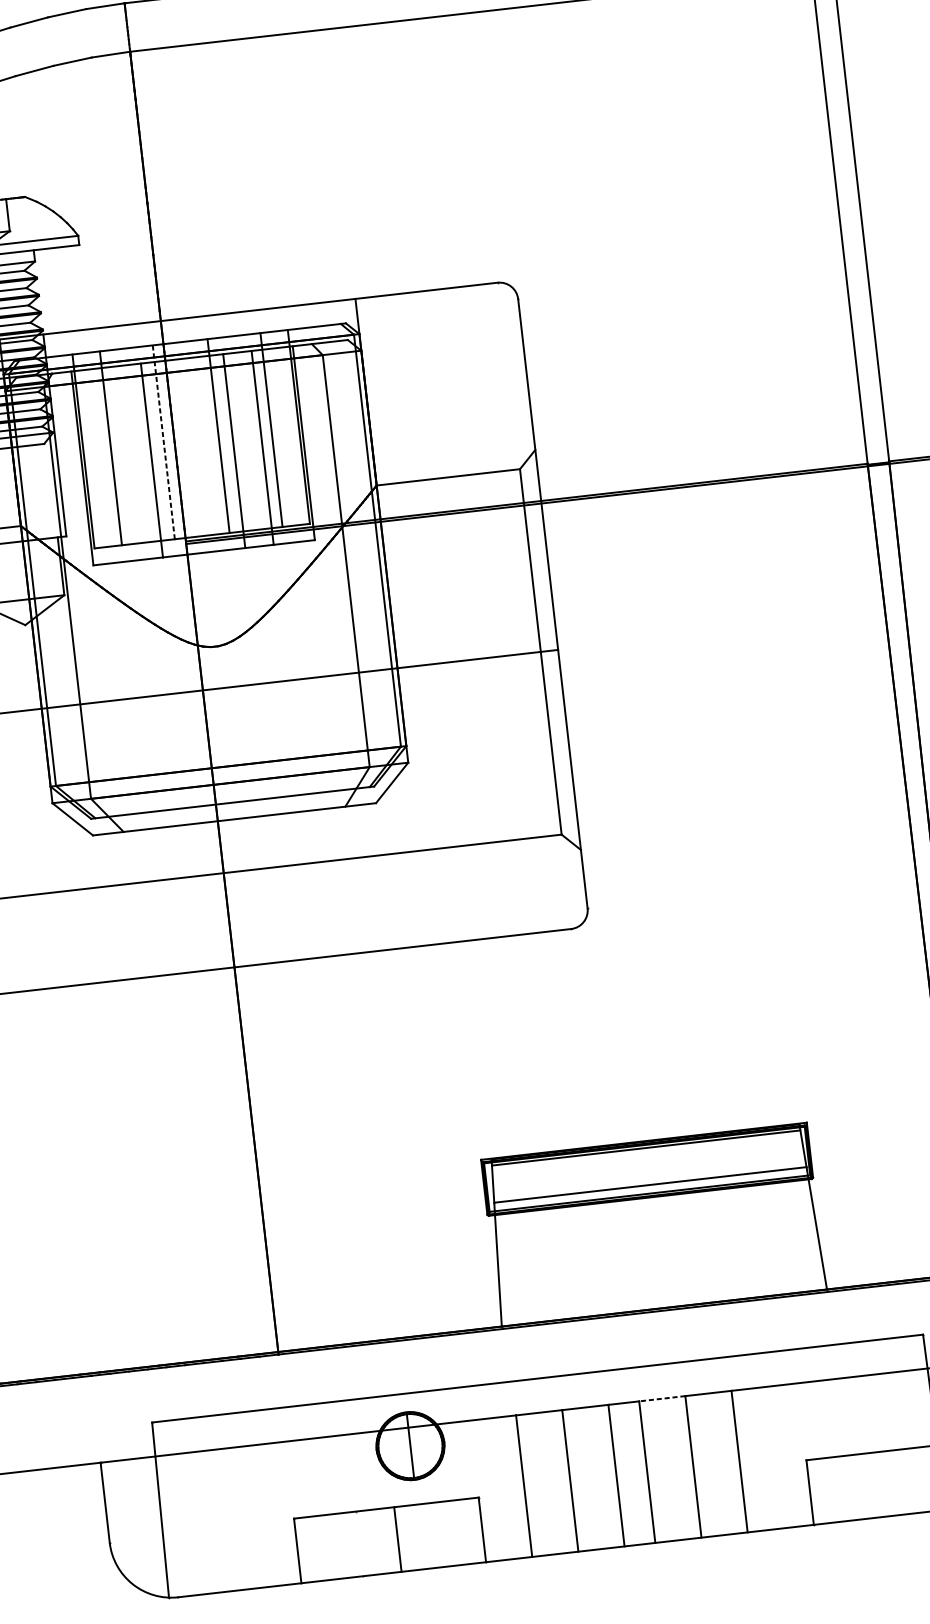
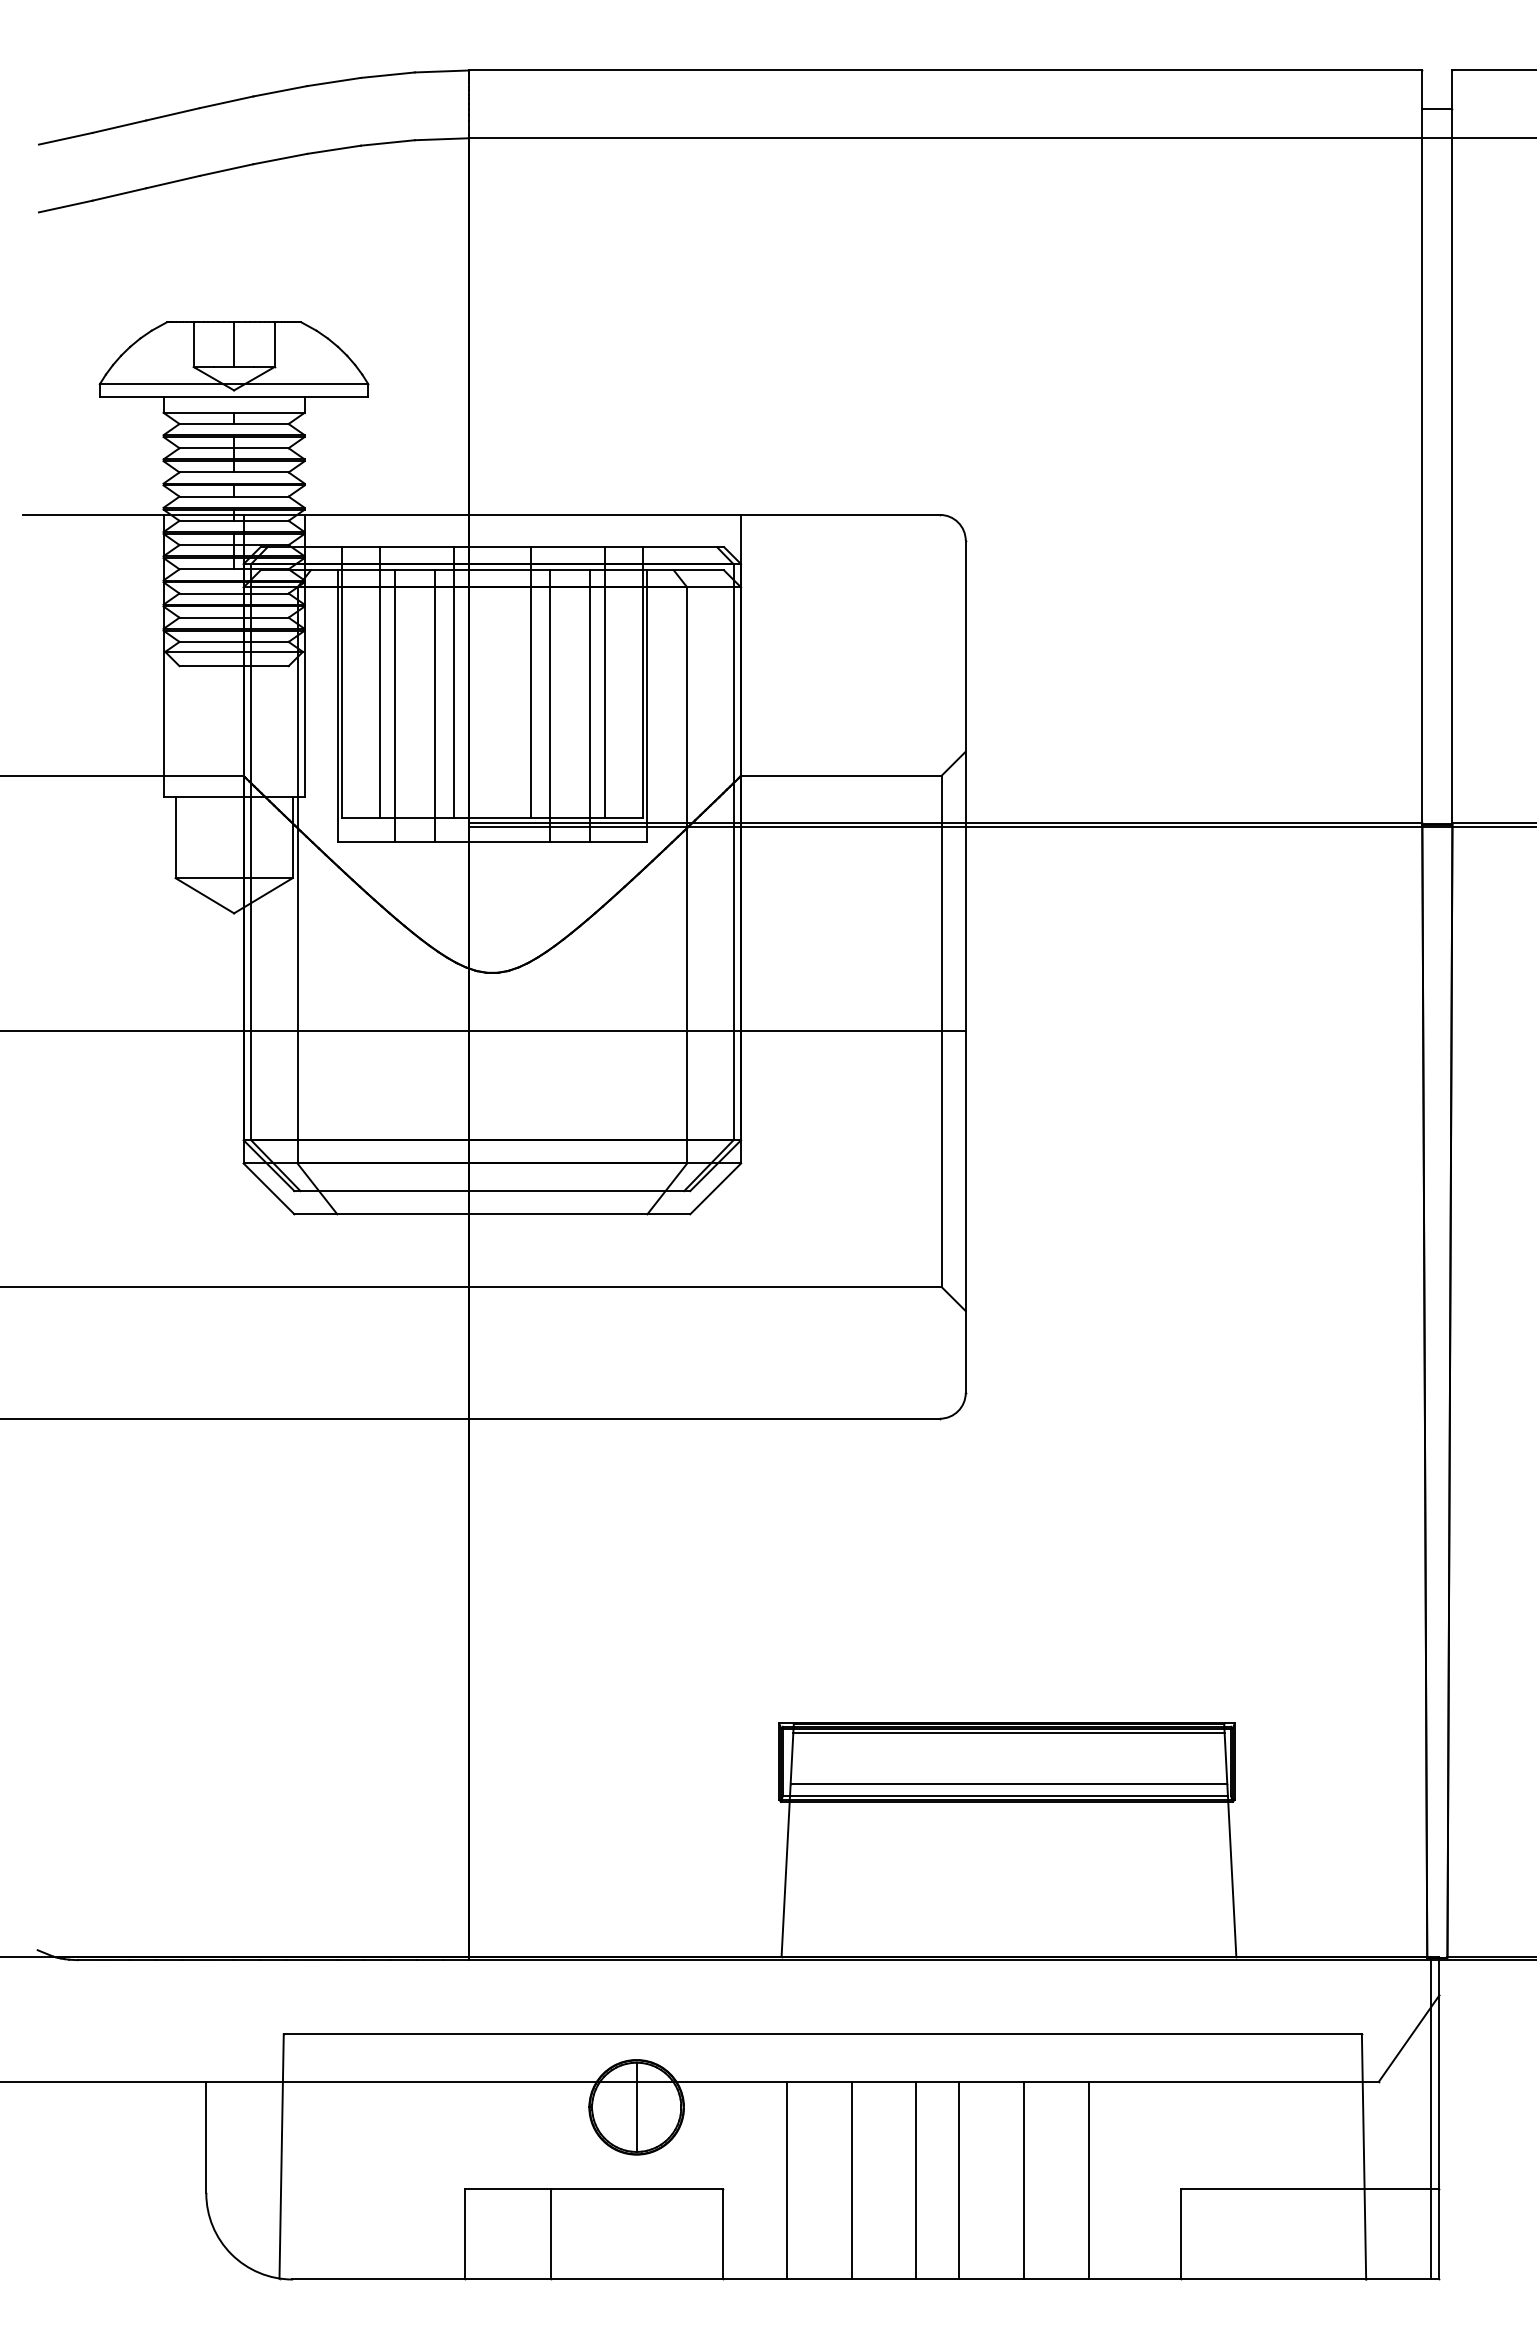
line: (164, 442) -> (454, 682), dashed -> solid
line: (123, 463) -> (395, 705), added
line: (662, 1398) -> (991, 2081), dashed -> solid
line: (397, 1539) -> (550, 2234), moved

